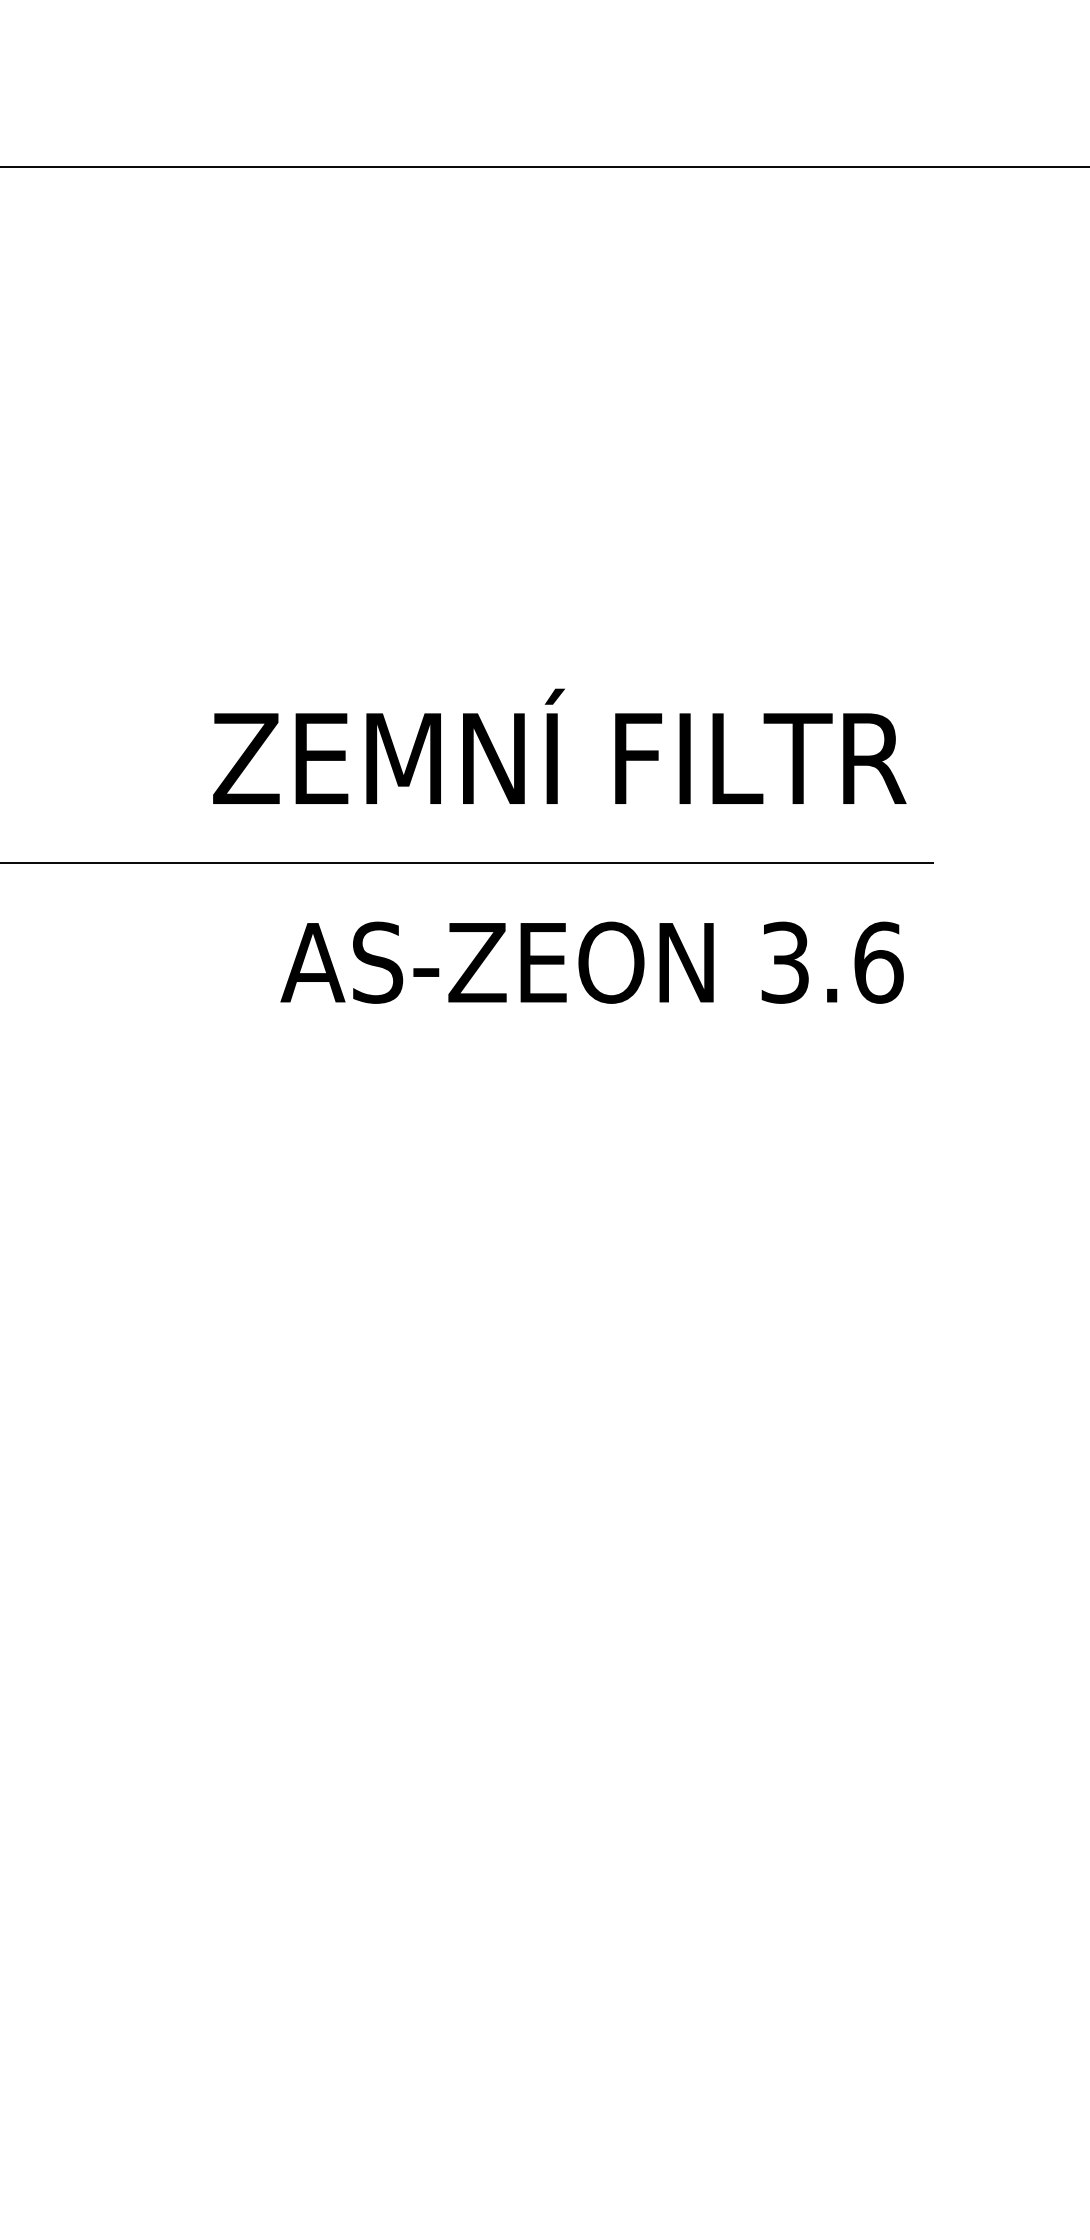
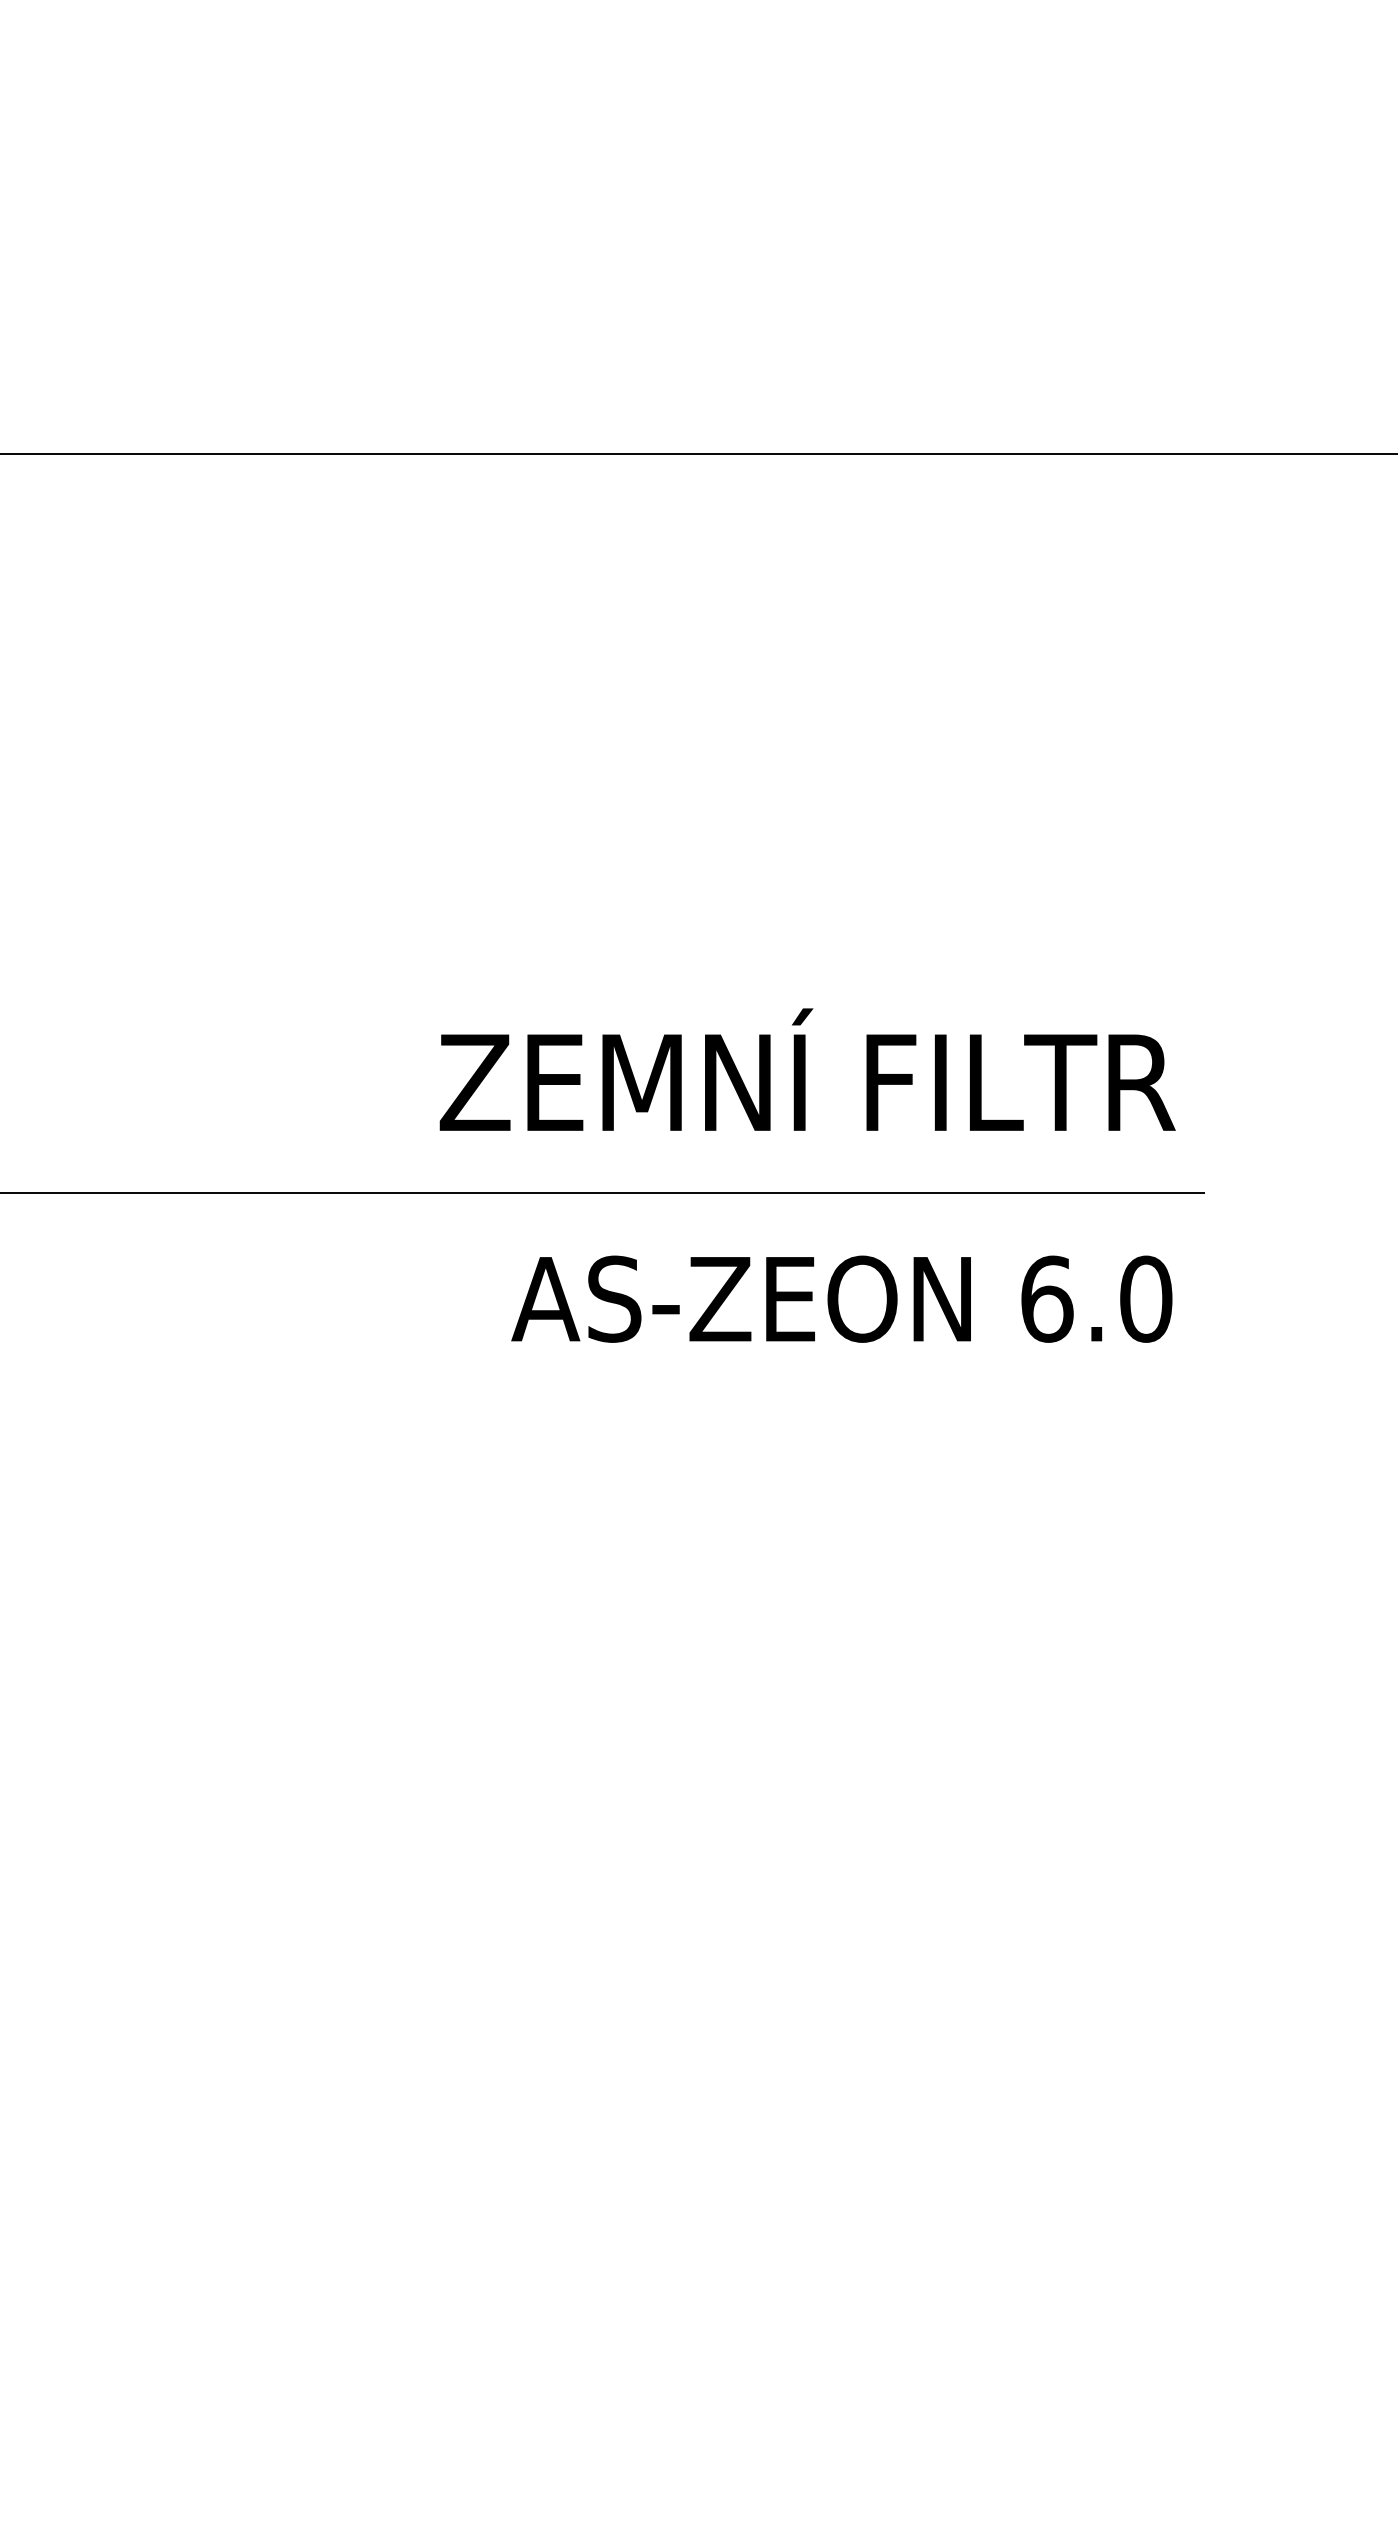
text: (831, 962) -> (1096, 1298), 3.6 -> 6.0

